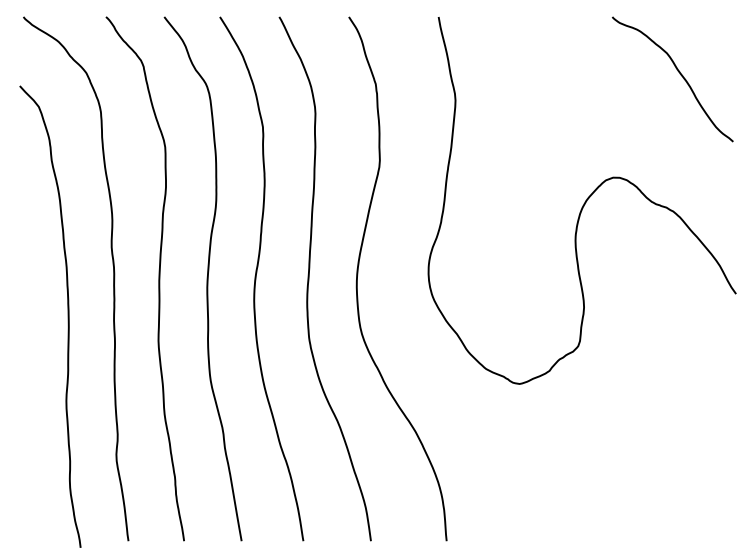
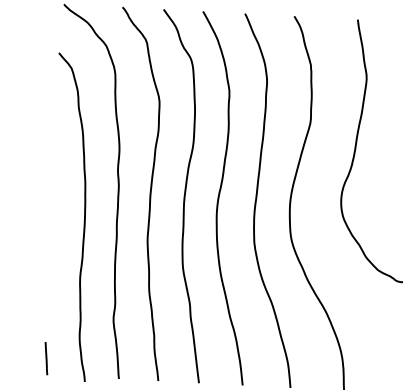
line: (24, 517) -> (46, 358), added

